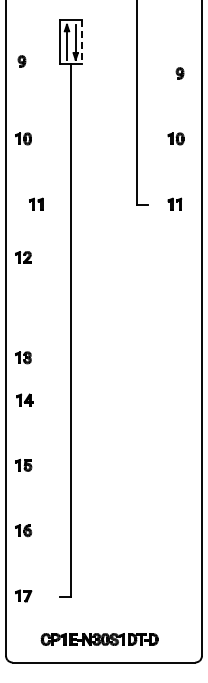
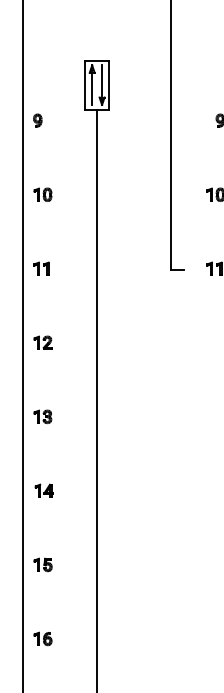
line: (82, 42) -> (109, 85), dashed -> solid
part: (21, 61) -> (37, 120), moved
part: (36, 203) -> (41, 268), moved
part: (23, 257) -> (42, 342), moved
part: (23, 357) -> (42, 416), moved

